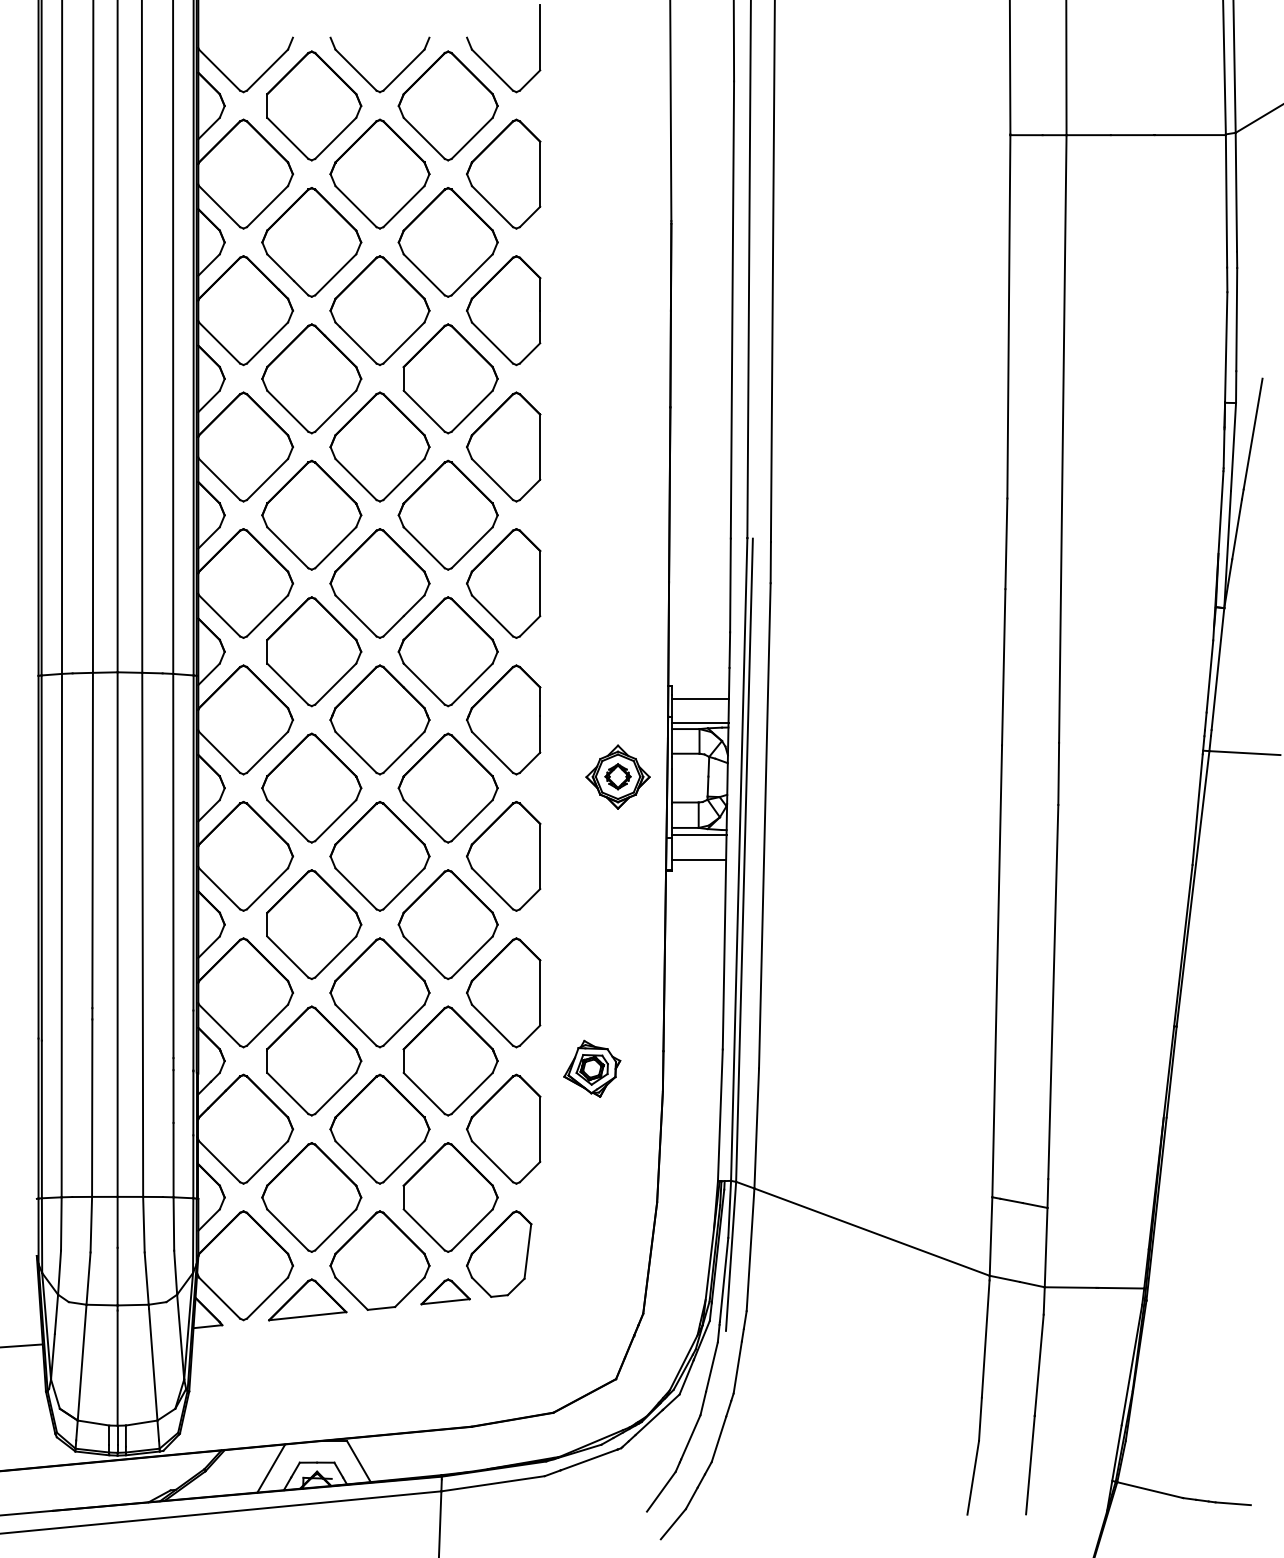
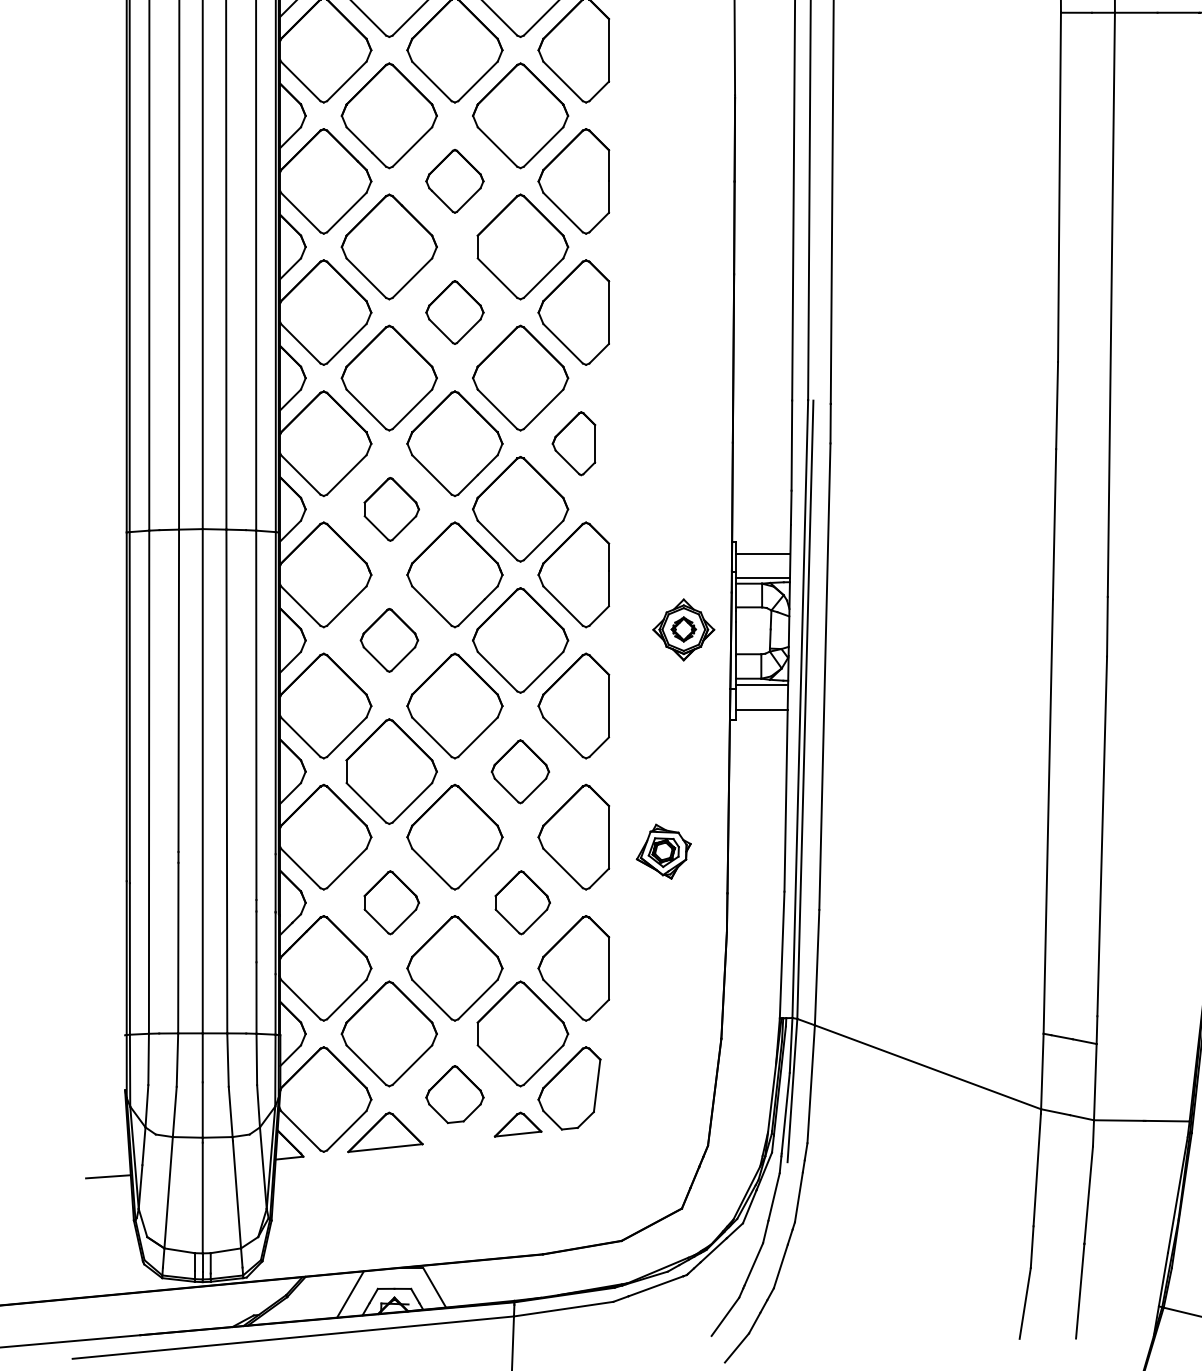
part: (379, 310) -> (454, 181), size x0.6
part: (379, 446) -> (454, 312), size x0.6
part: (503, 583) -> (573, 443), size x0.6
part: (314, 651) -> (392, 509), size x0.6
part: (311, 787) -> (389, 639), size x0.6
part: (447, 924) -> (519, 771), size x0.6
part: (314, 1060) -> (392, 902), size x0.6
part: (450, 1060) -> (522, 902), size x0.6
part: (592, 1068) -> (664, 851), moved
part: (379, 1260) -> (454, 1094), size x0.6

